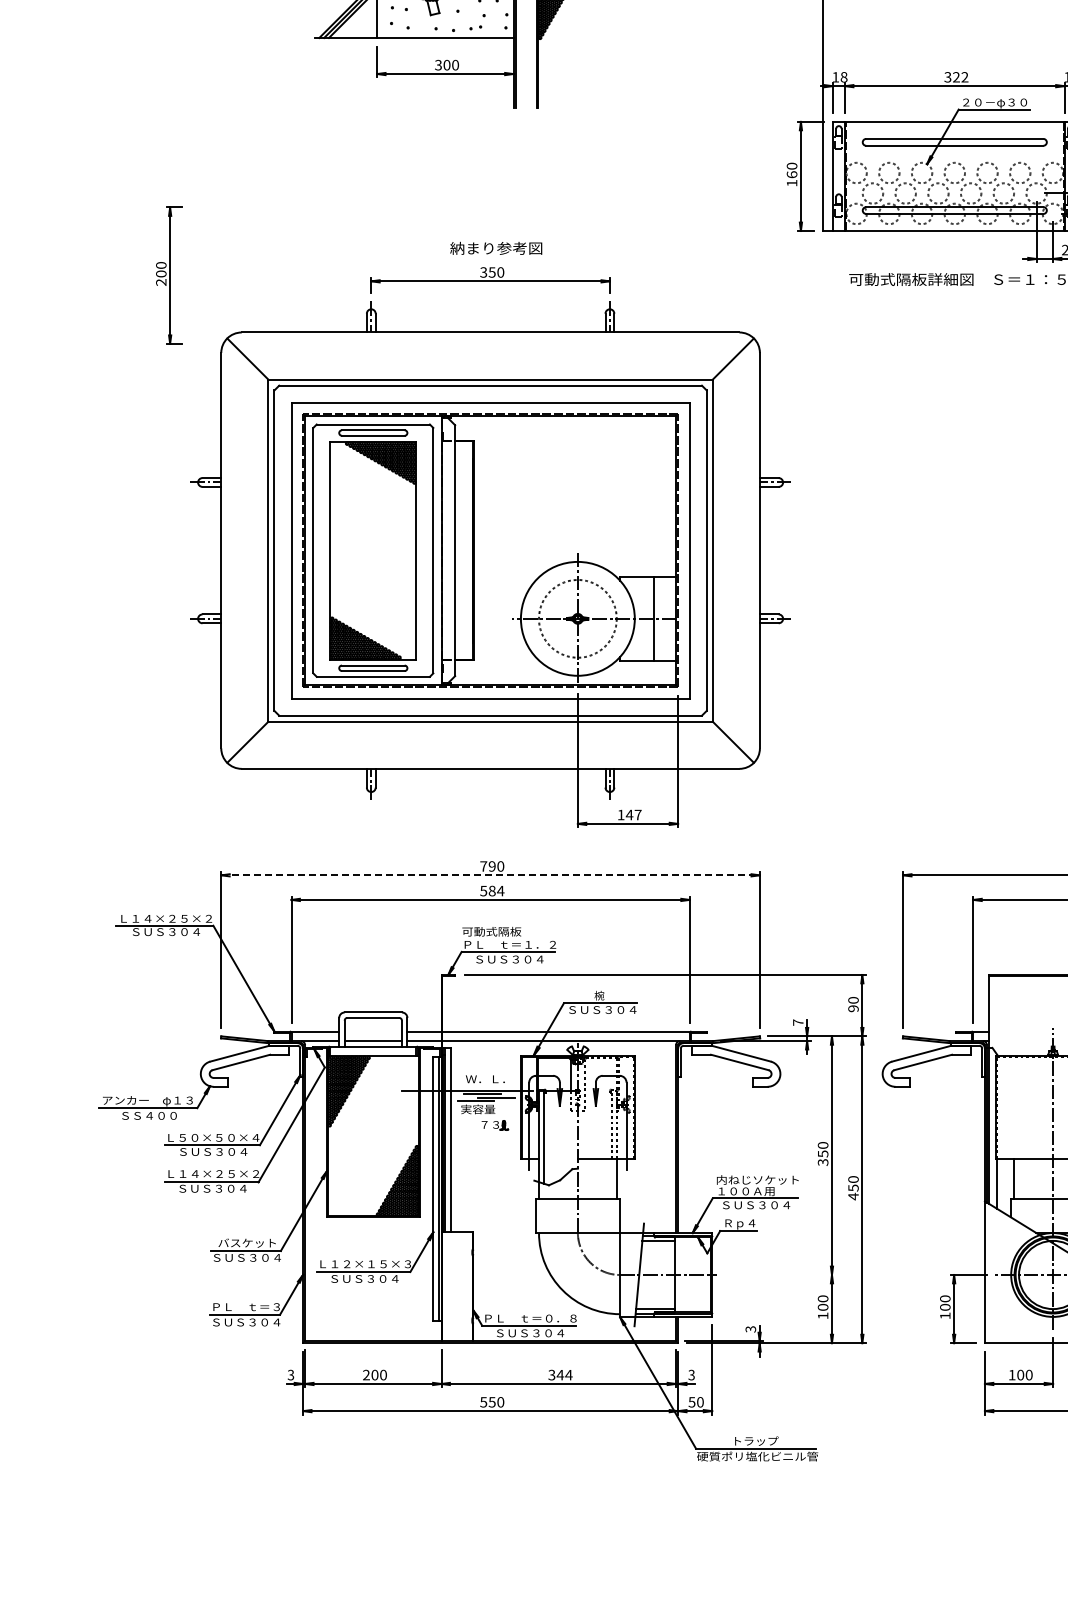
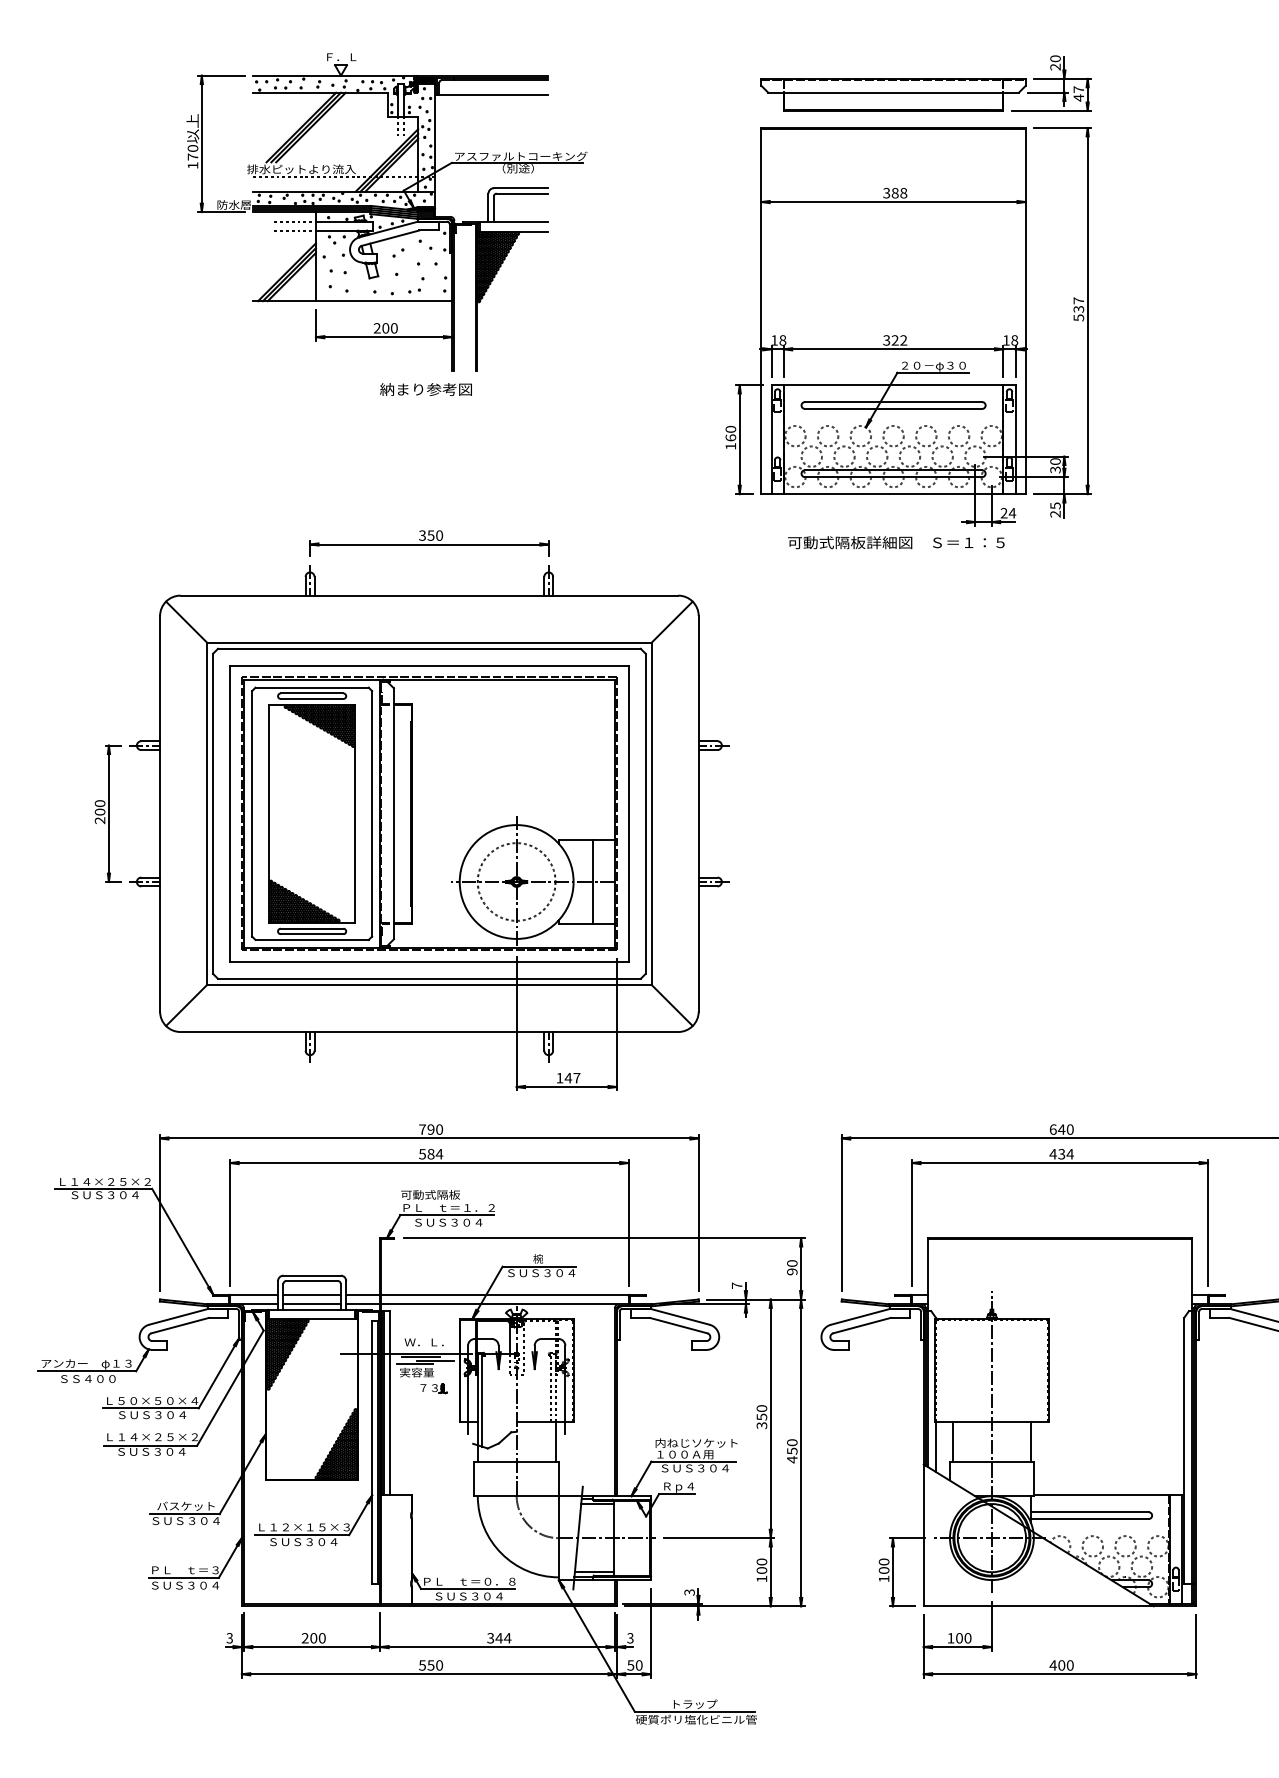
text: (437, 65) -> (376, 328), 300 -> 200
text: (495, 248) -> (425, 389), moved
part: (168, 275) -> (107, 813), moved
line: (490, 875) -> (429, 1138), dashed -> solid
line: (372, 1031) -> (311, 1294), added
line: (780, 1275) -> (719, 1538), added

